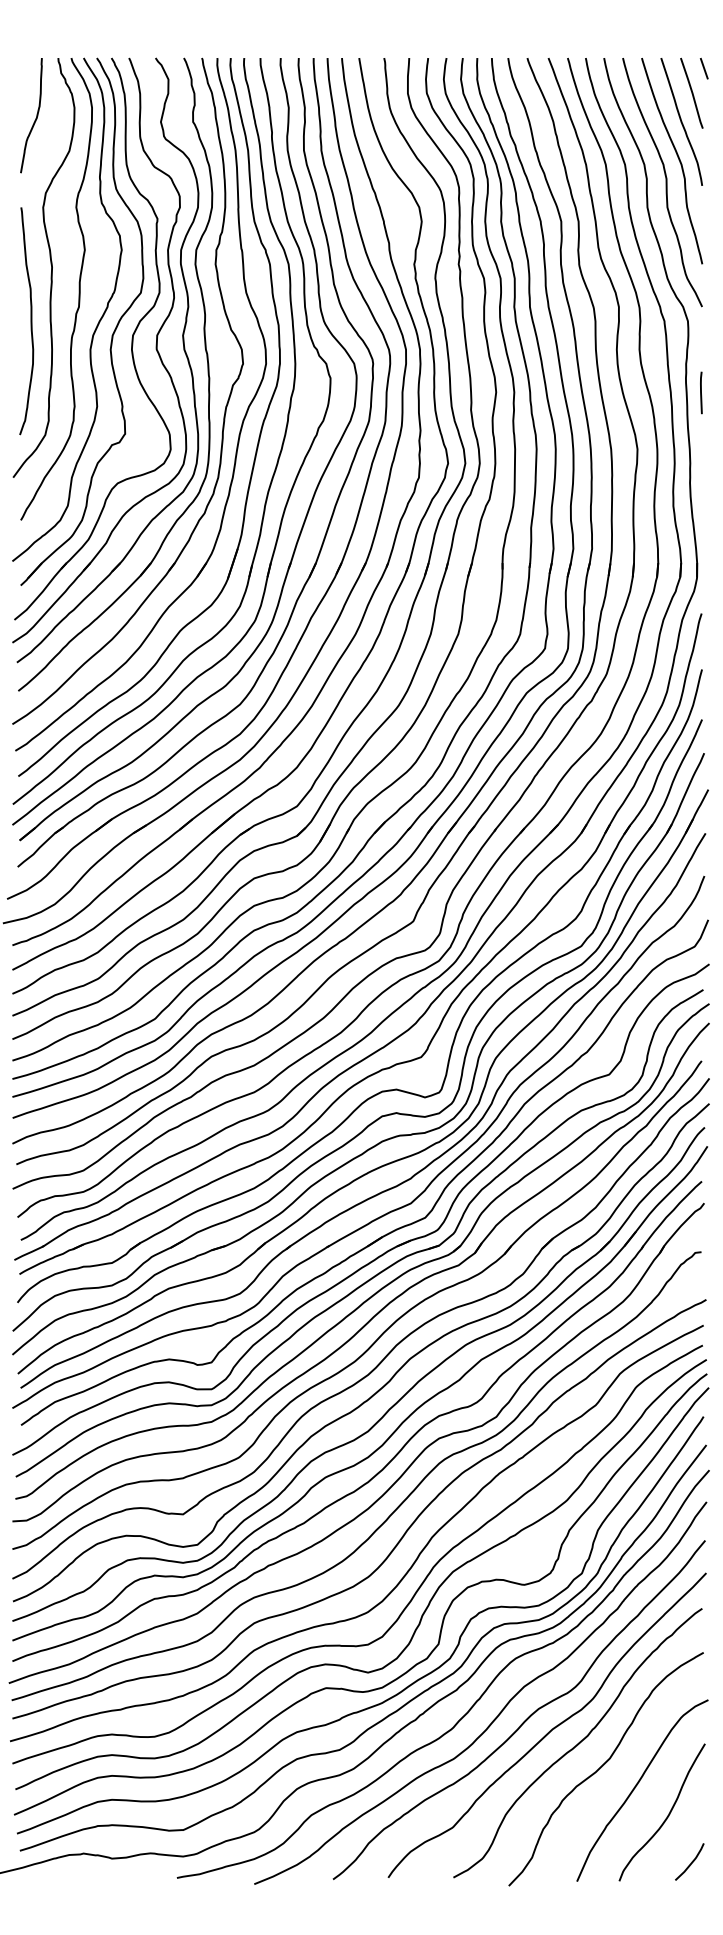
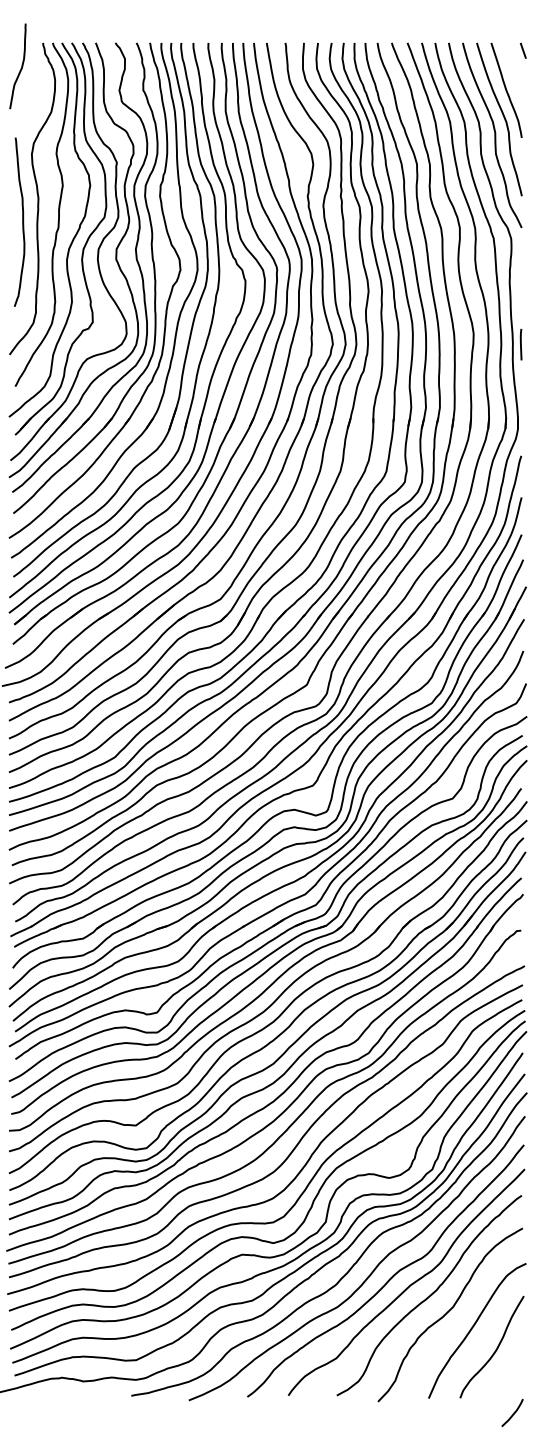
line: (691, 92) -> (513, 68), removed
curve: (36, 115) -> (21, 66), moved
curve: (30, 321) -> (22, 222), moved
line: (701, 392) -> (521, 344), moved
curve: (691, 1861) -> (513, 1412), moved

